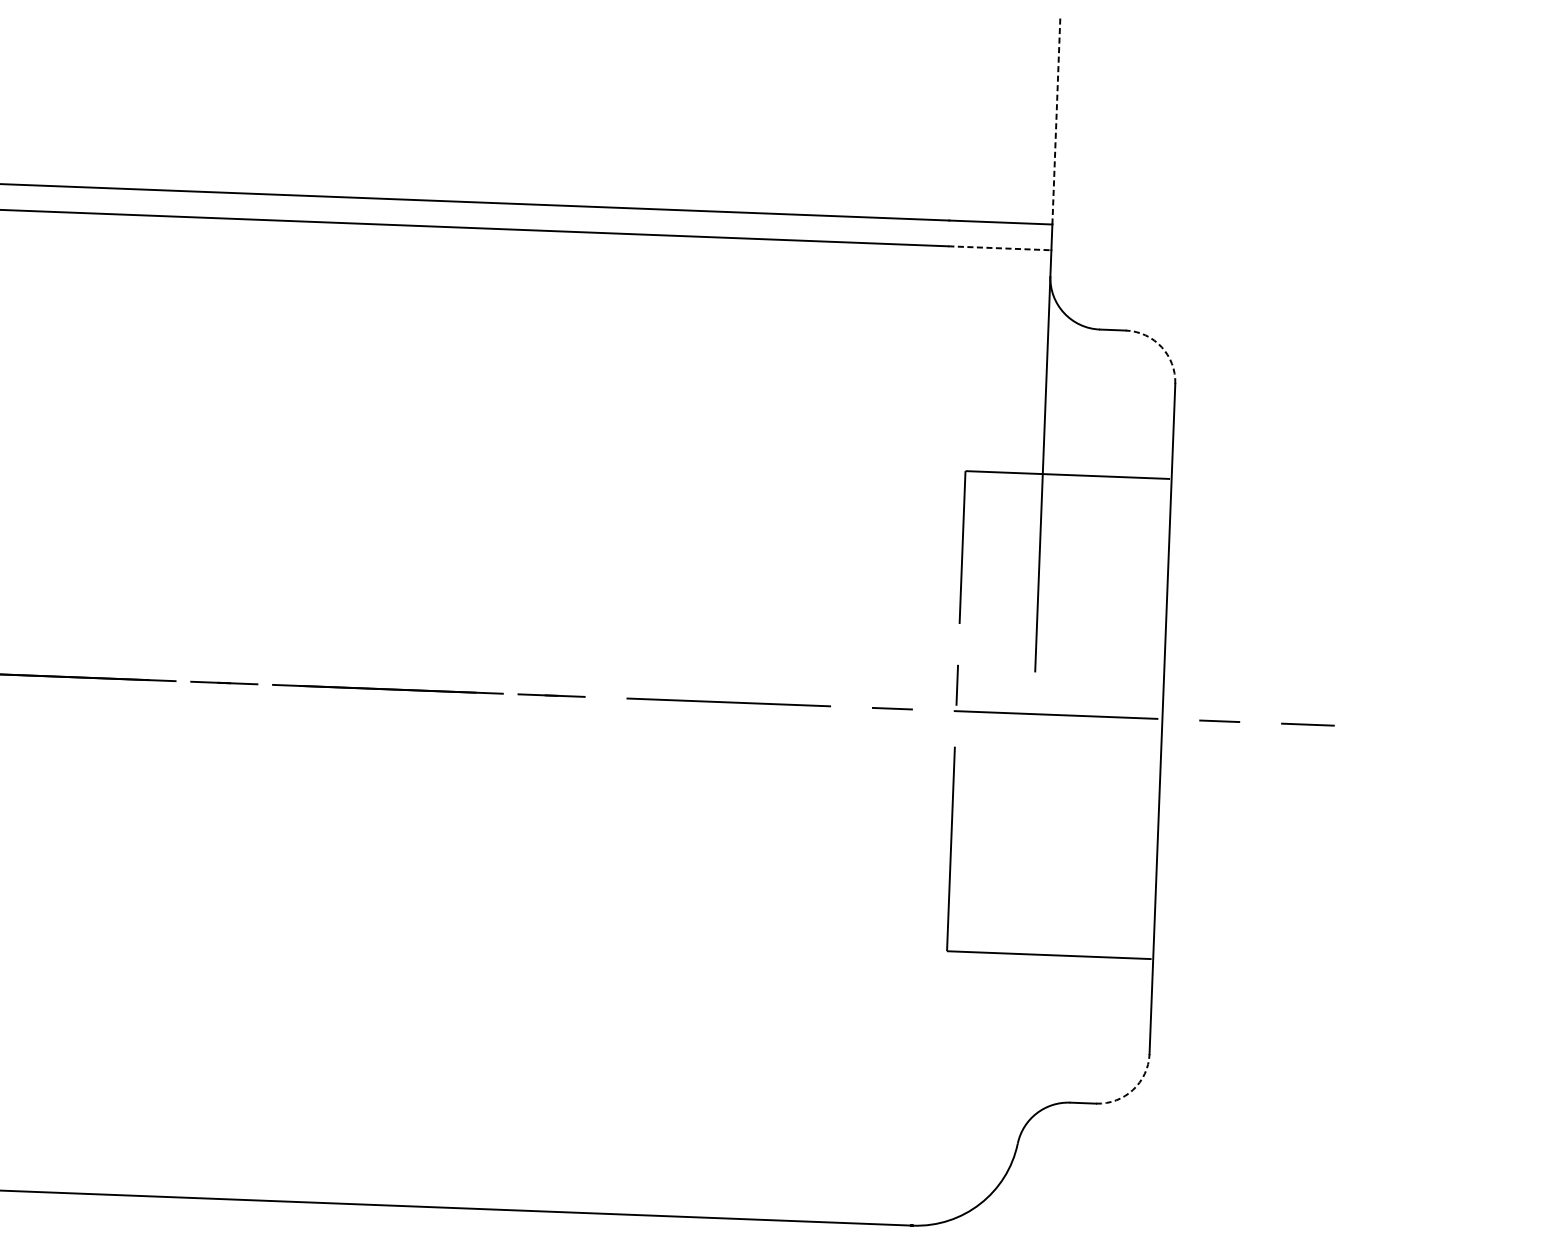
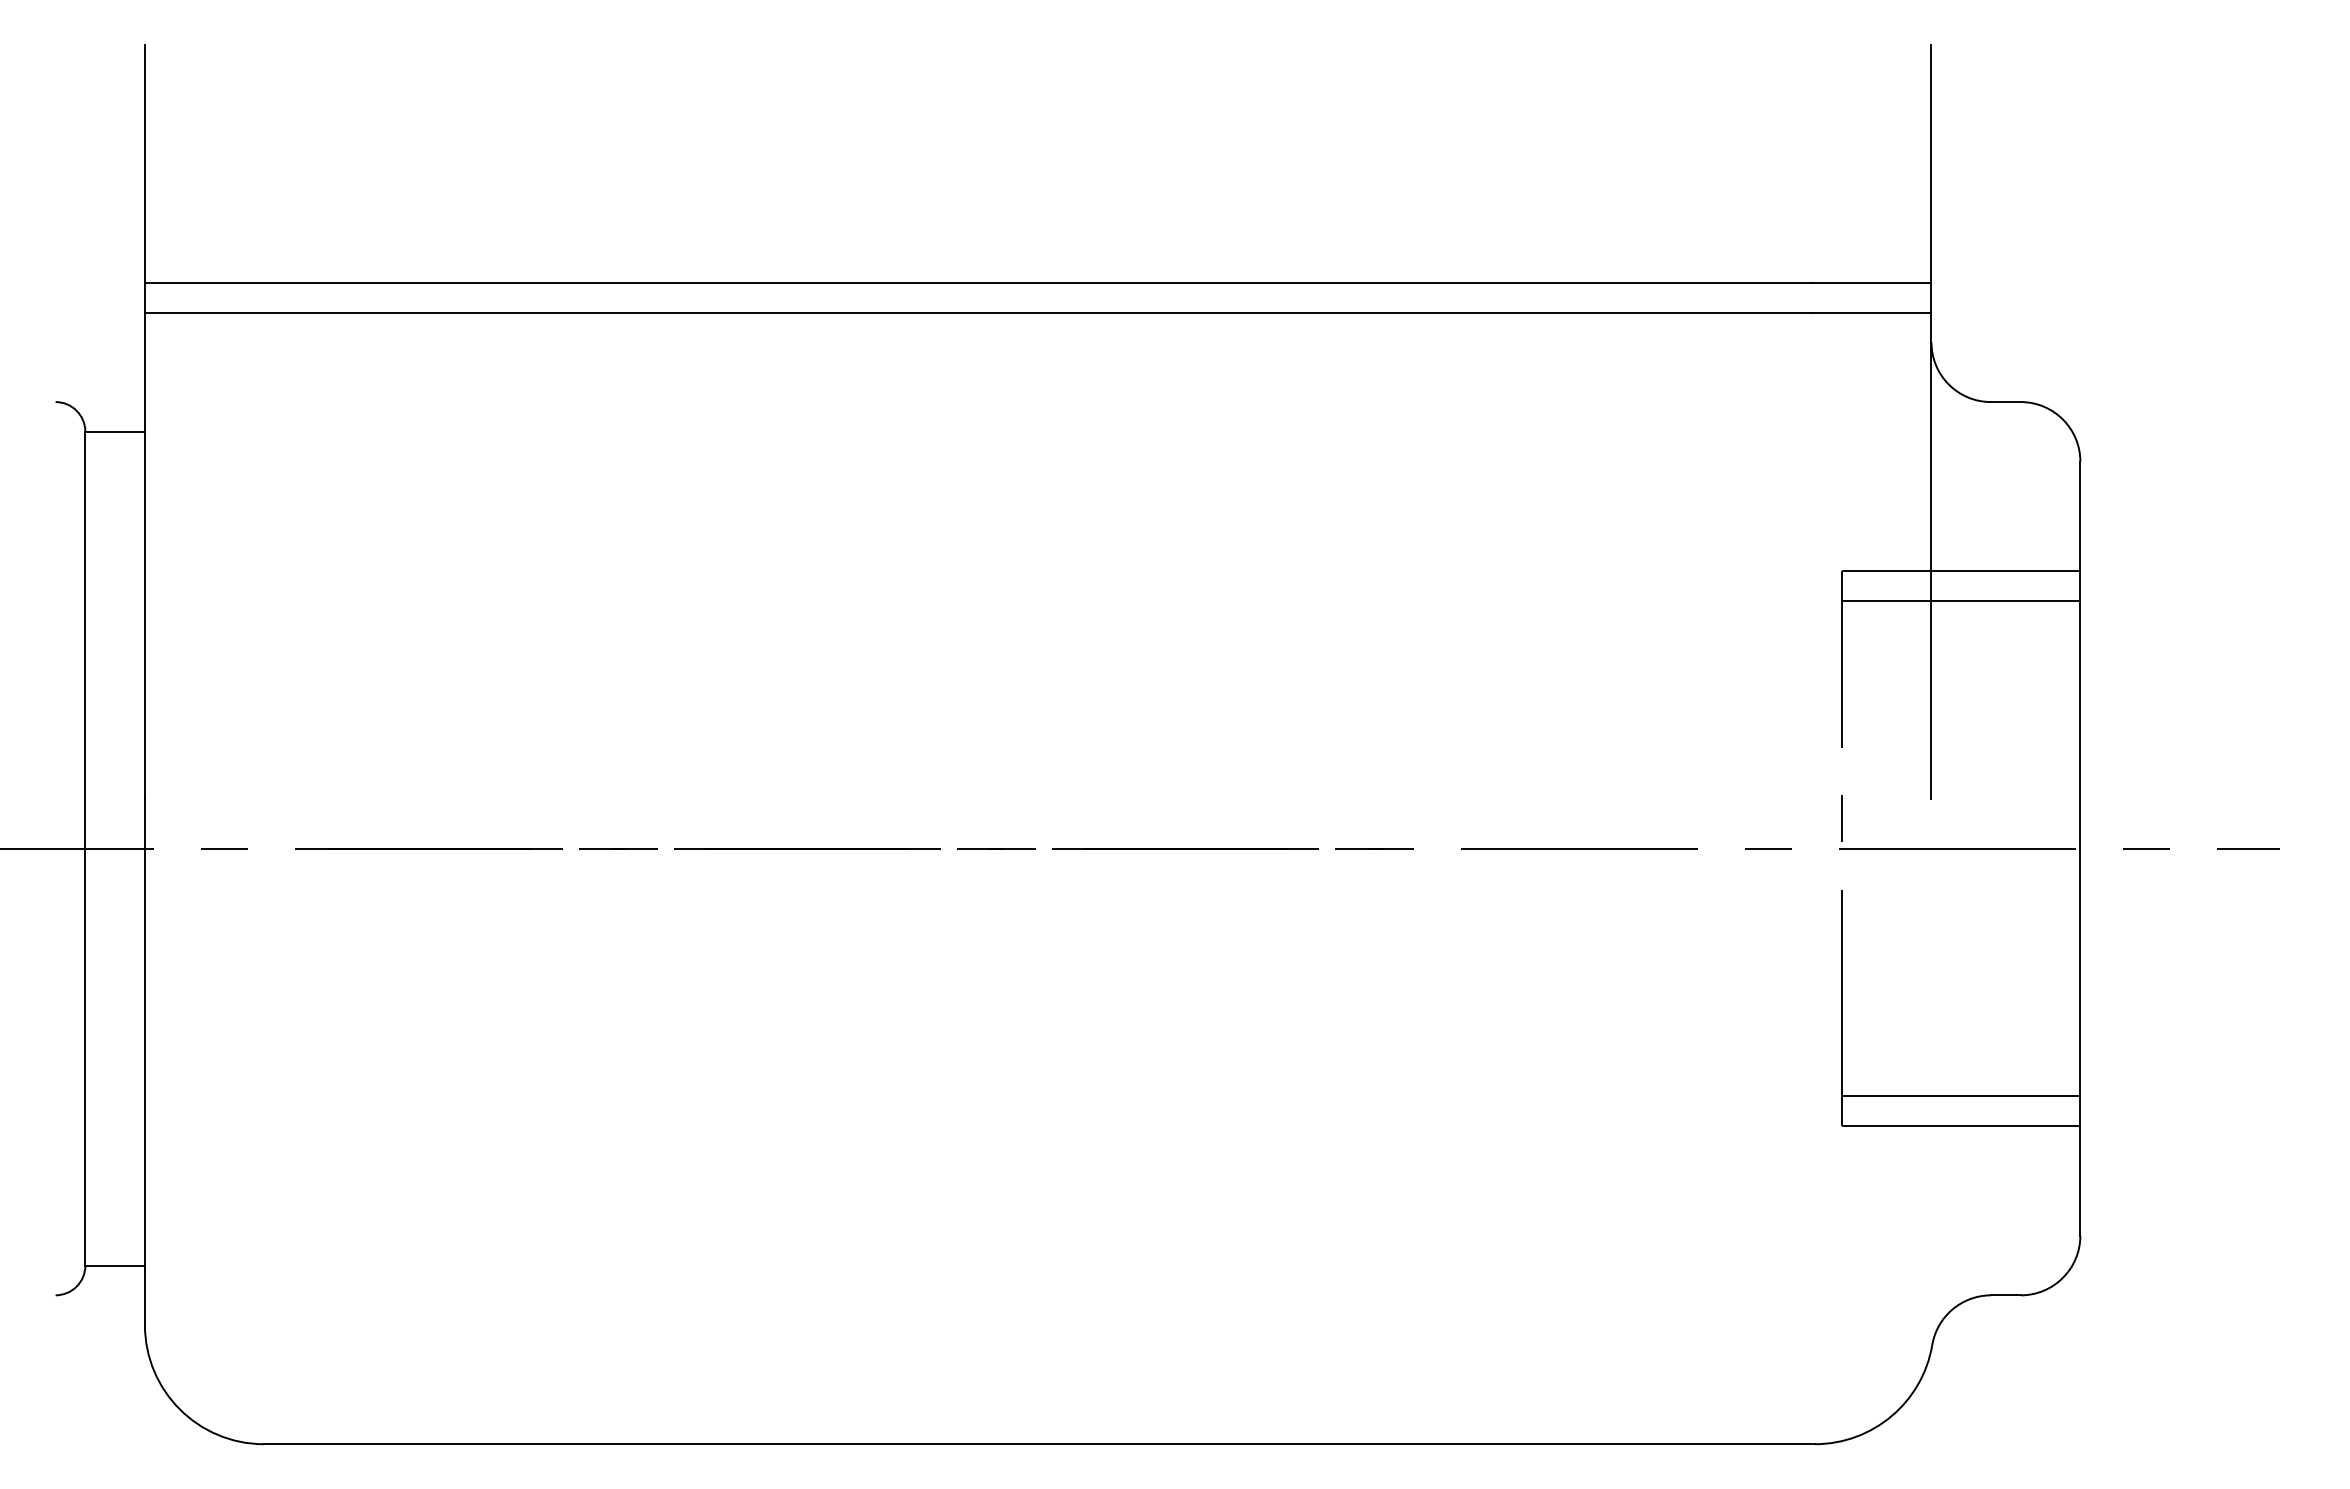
line: (1056, 121) -> (1931, 163), dashed -> solid
line: (999, 248) -> (1871, 312), dashed -> solid
arc: (1161, 347) -> (2062, 419), dashed -> solid
line: (1067, 501) -> (1961, 601), added
line: (1051, 929) -> (1961, 1096), added
arc: (1132, 1089) -> (2062, 1277), dashed -> solid

